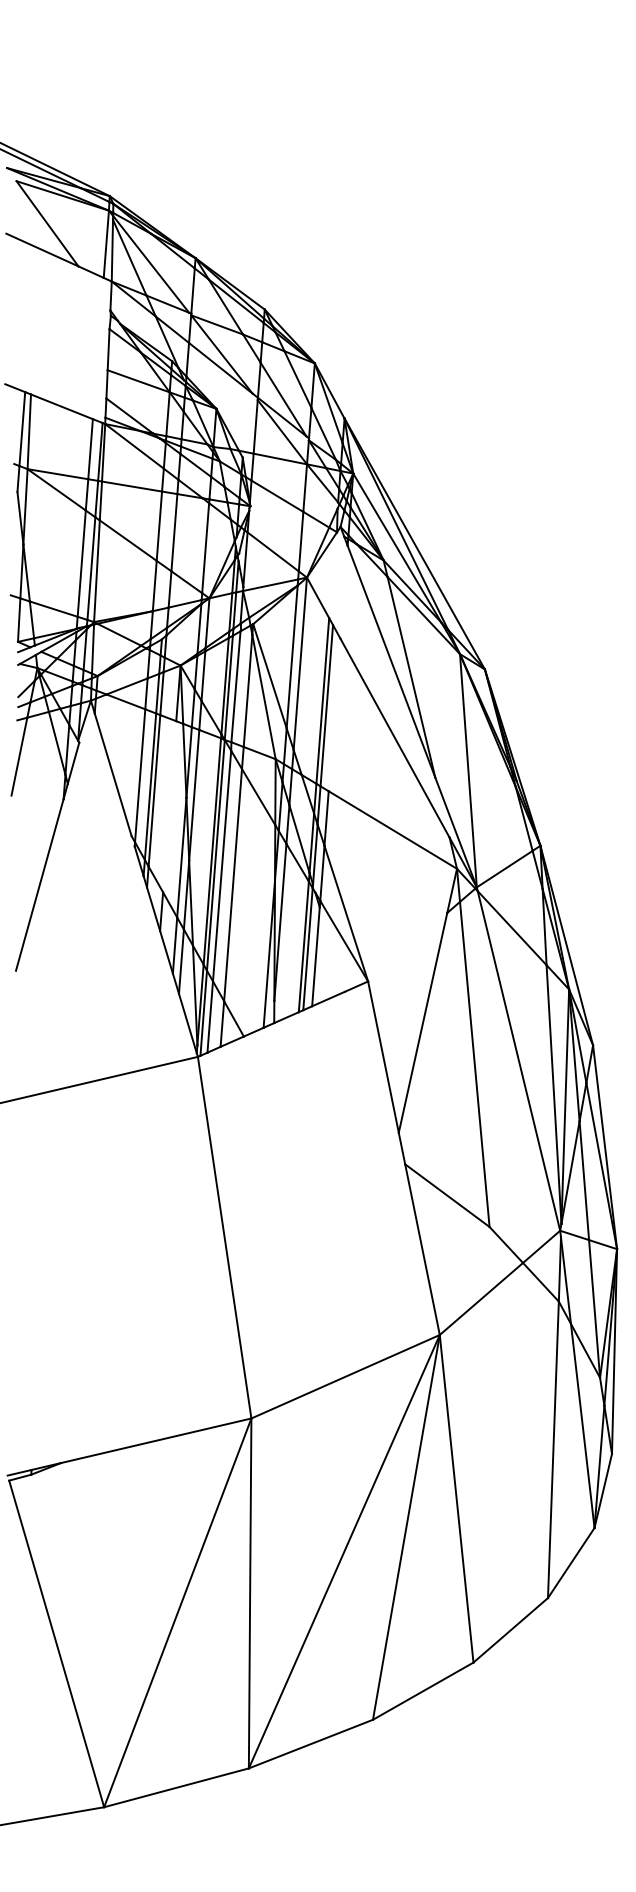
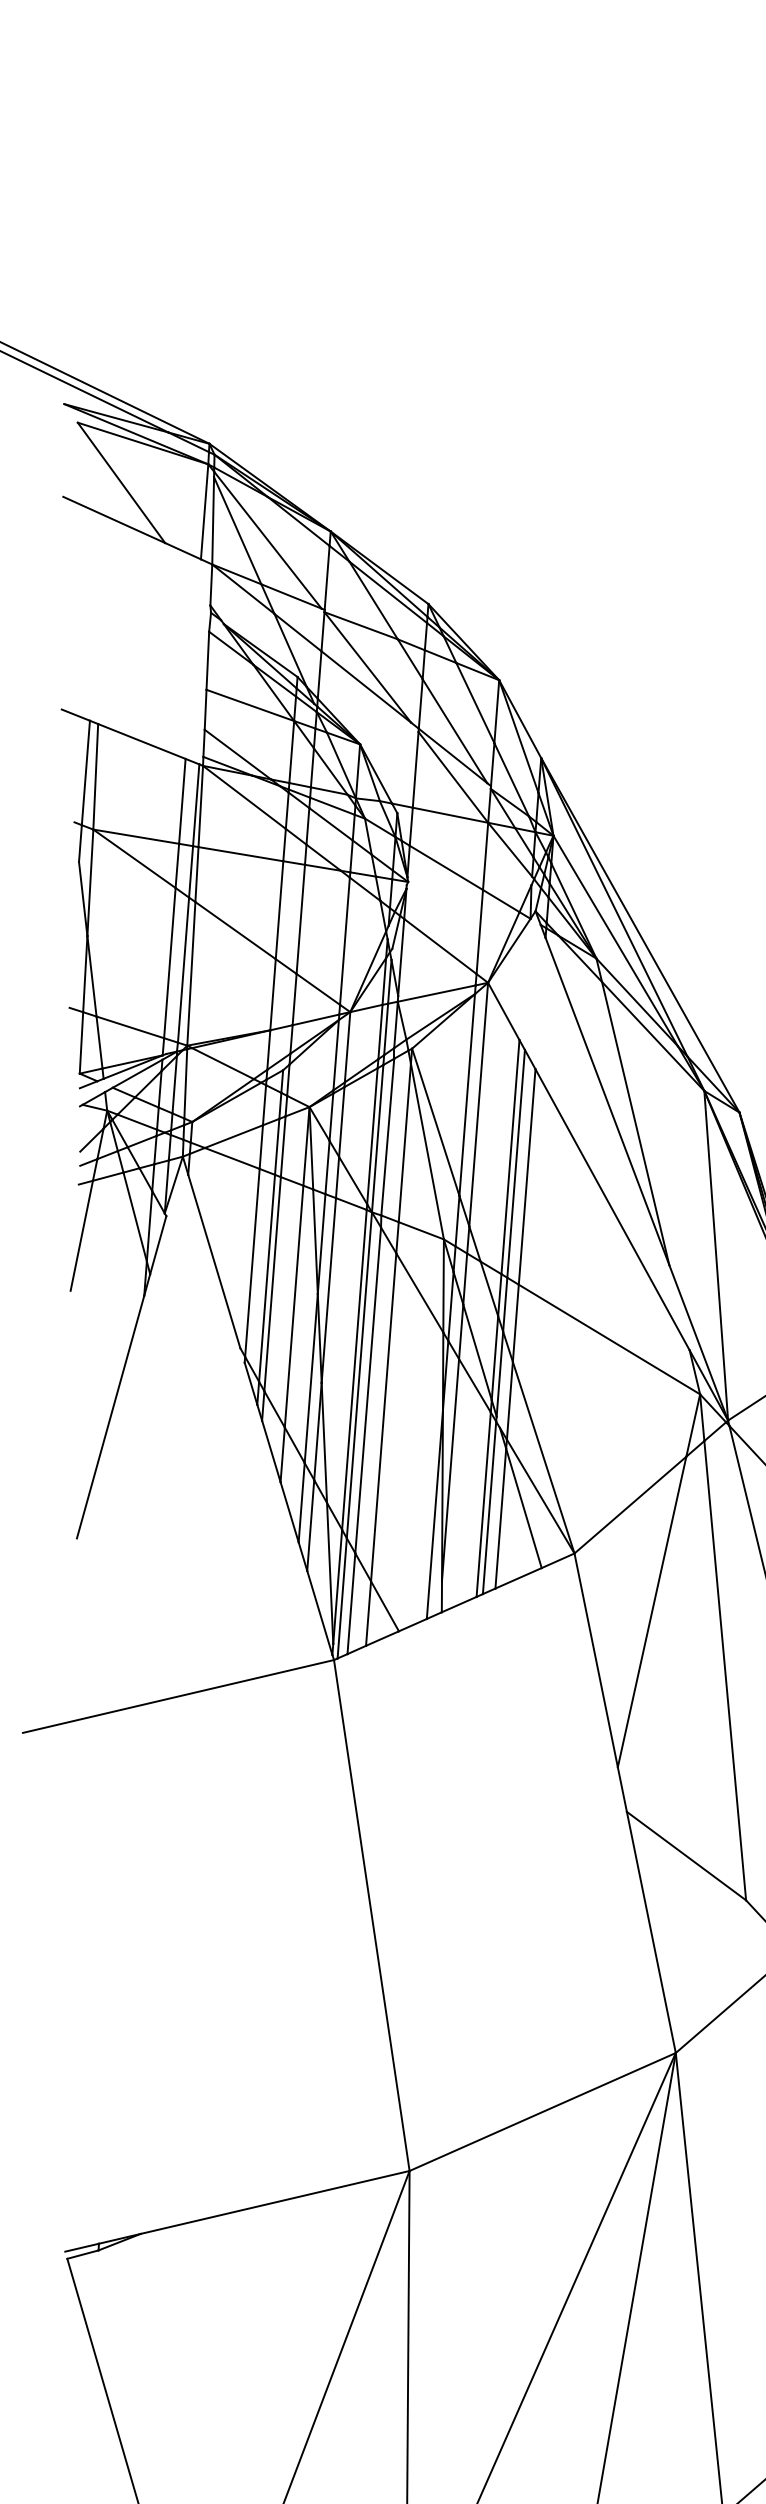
line: (334, 714) -> (526, 1176), added
line: (169, 806) -> (293, 1306), added
line: (407, 946) -> (630, 1504), added
line: (331, 949) -> (522, 1508), added

